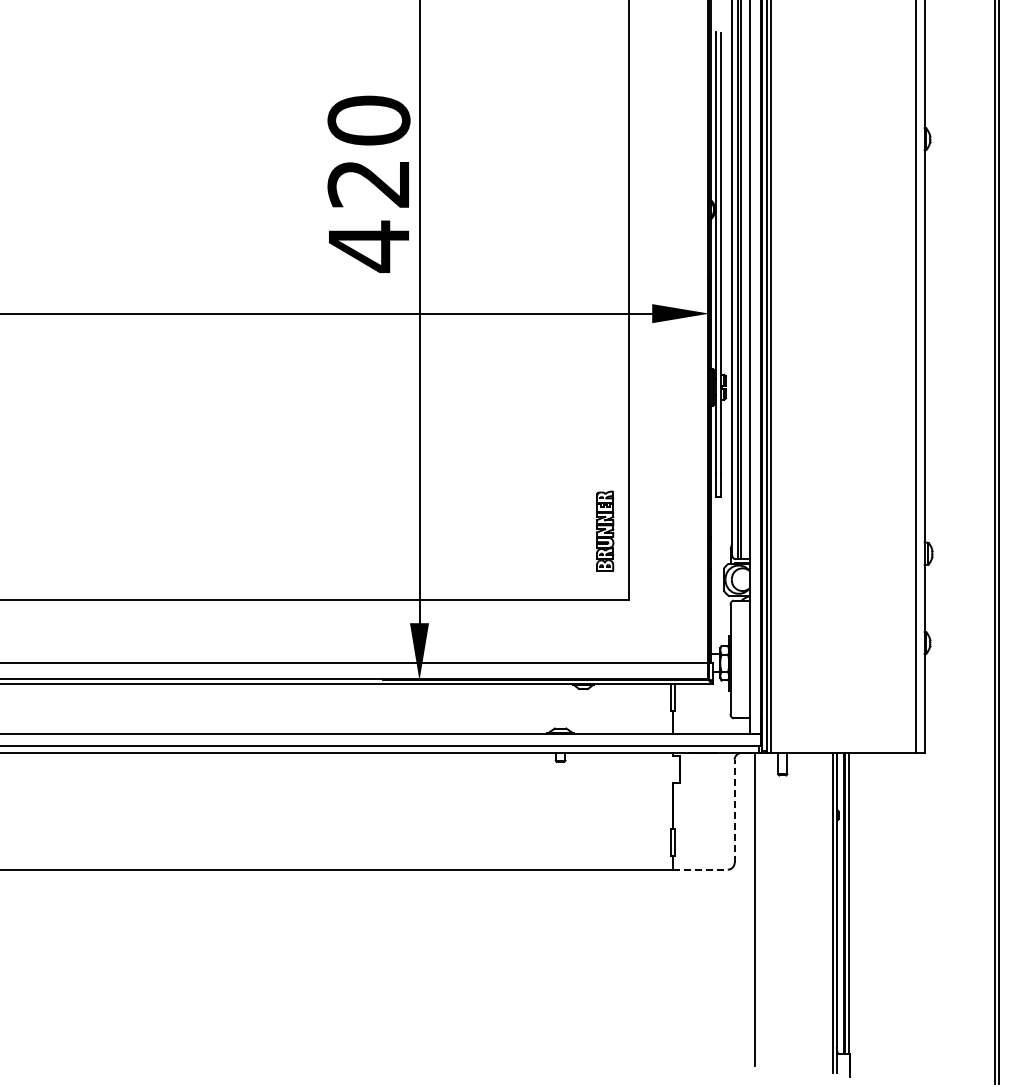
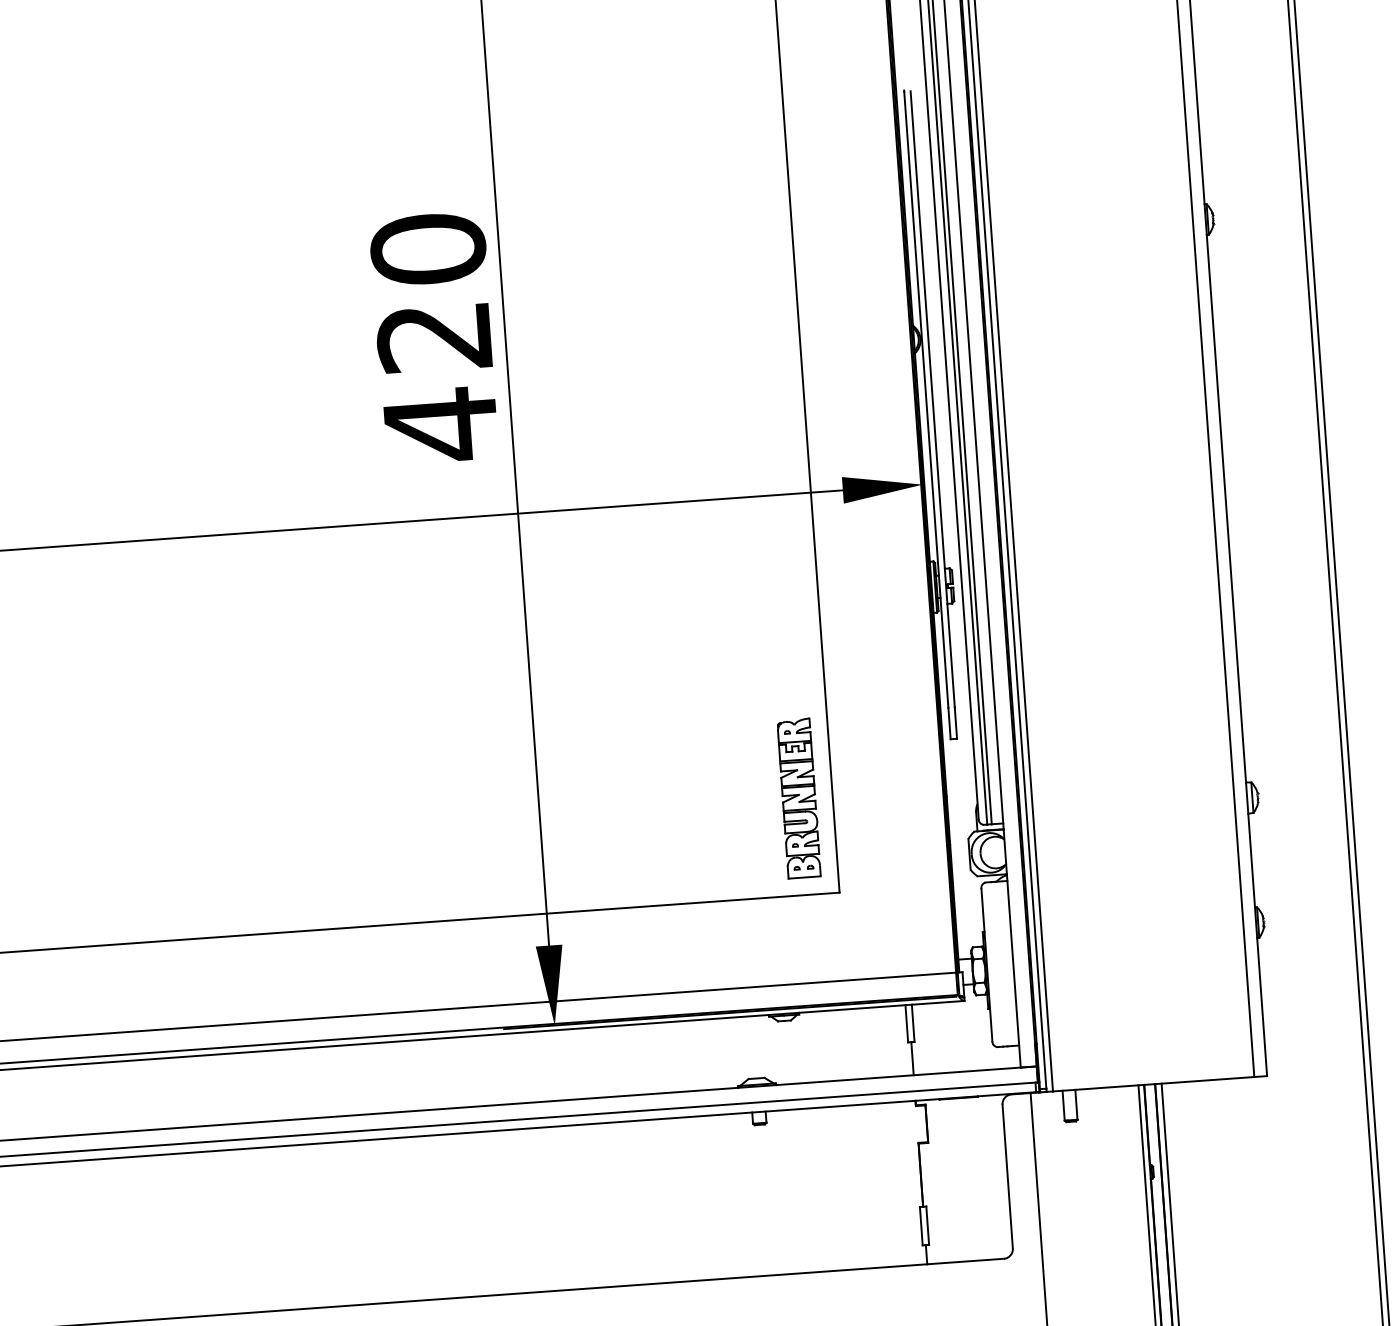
part: (604, 530) -> (797, 797), size x1.43
line: (734, 811) -> (1007, 1176), dashed -> solid
line: (700, 869) -> (965, 1261), dashed -> solid

